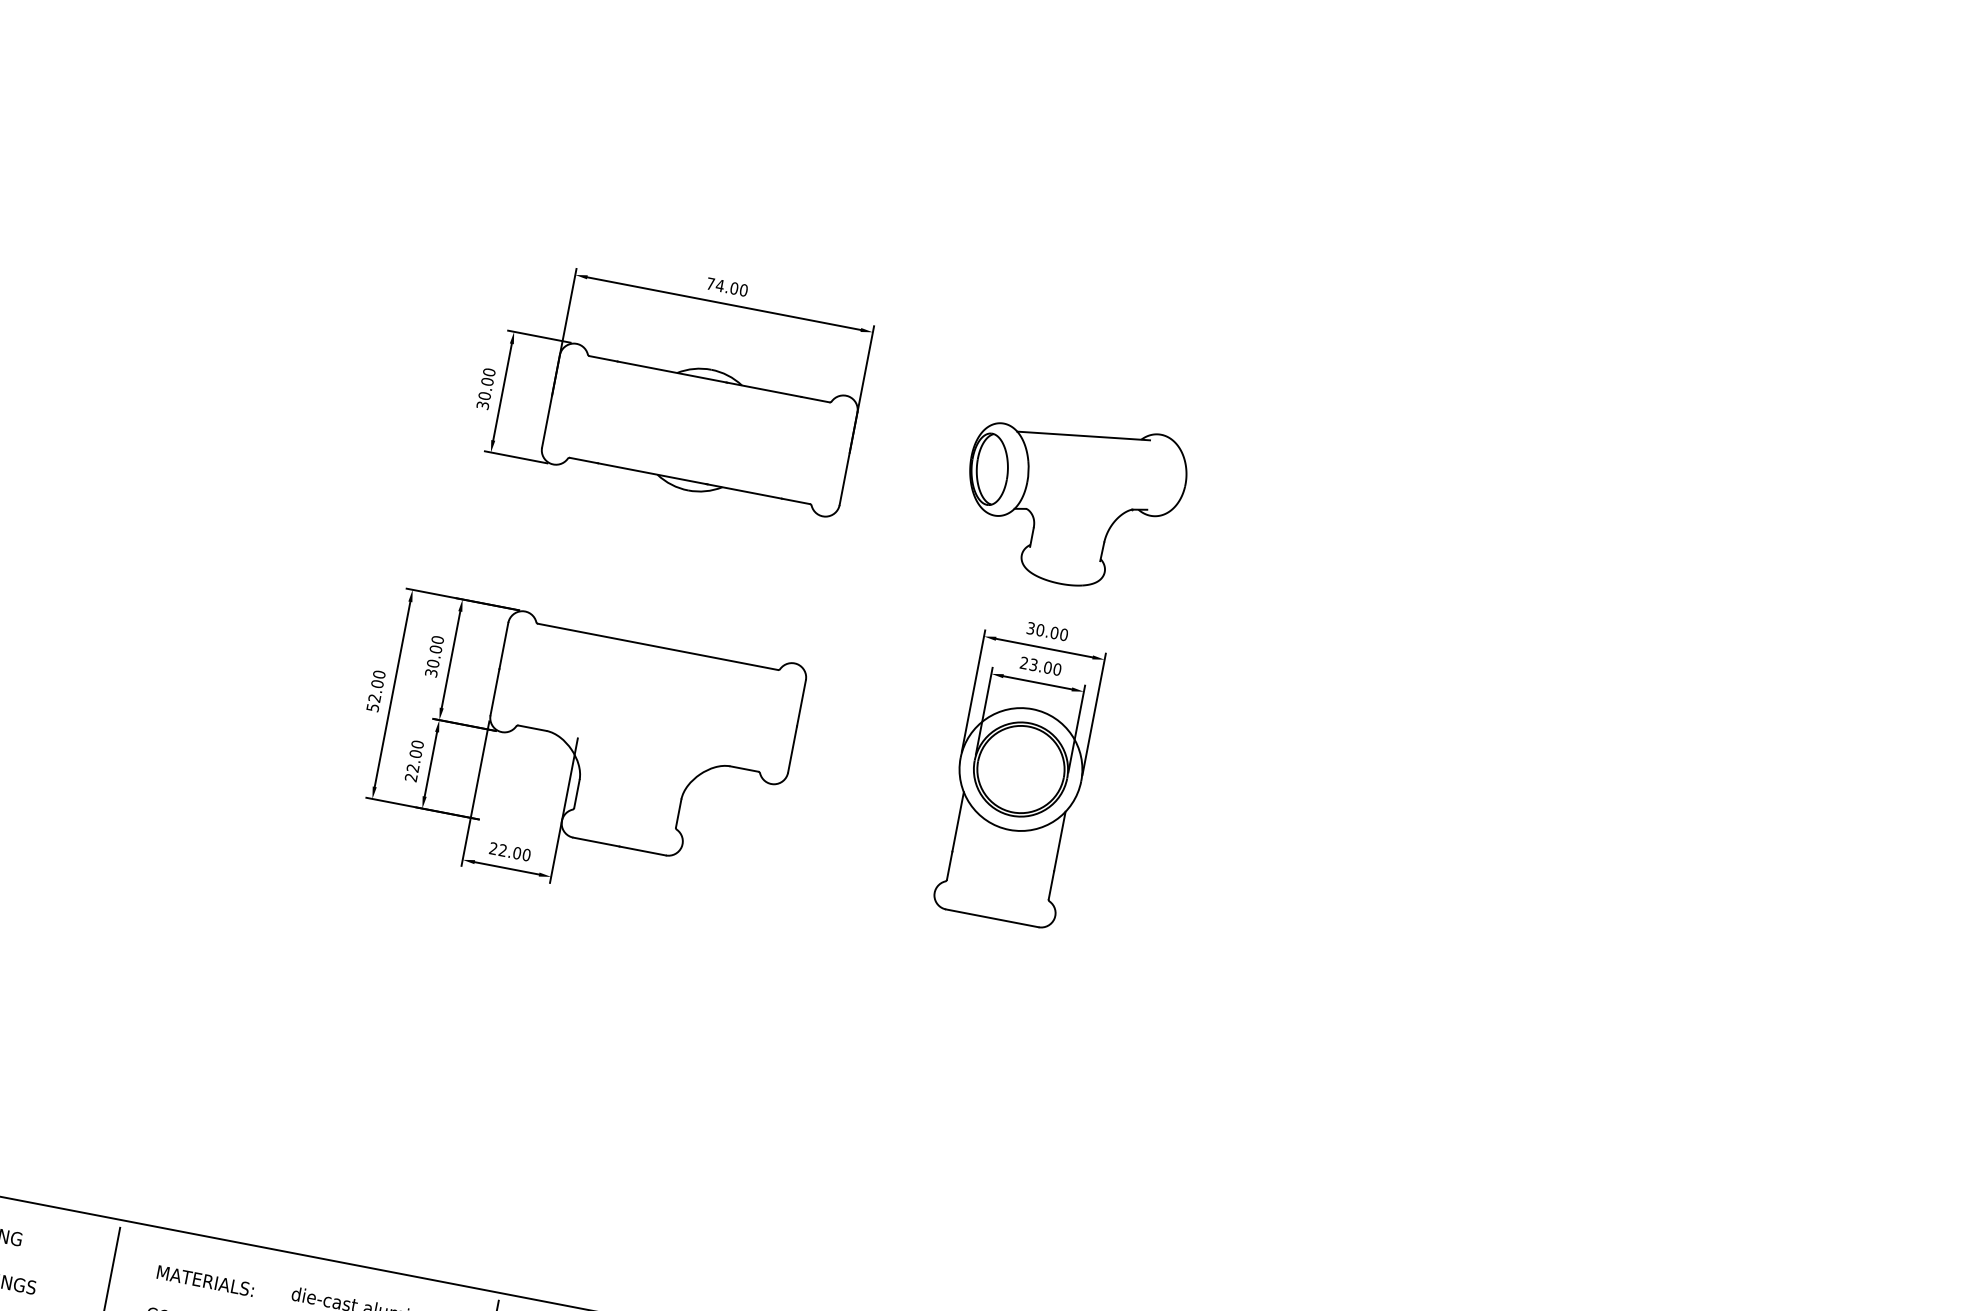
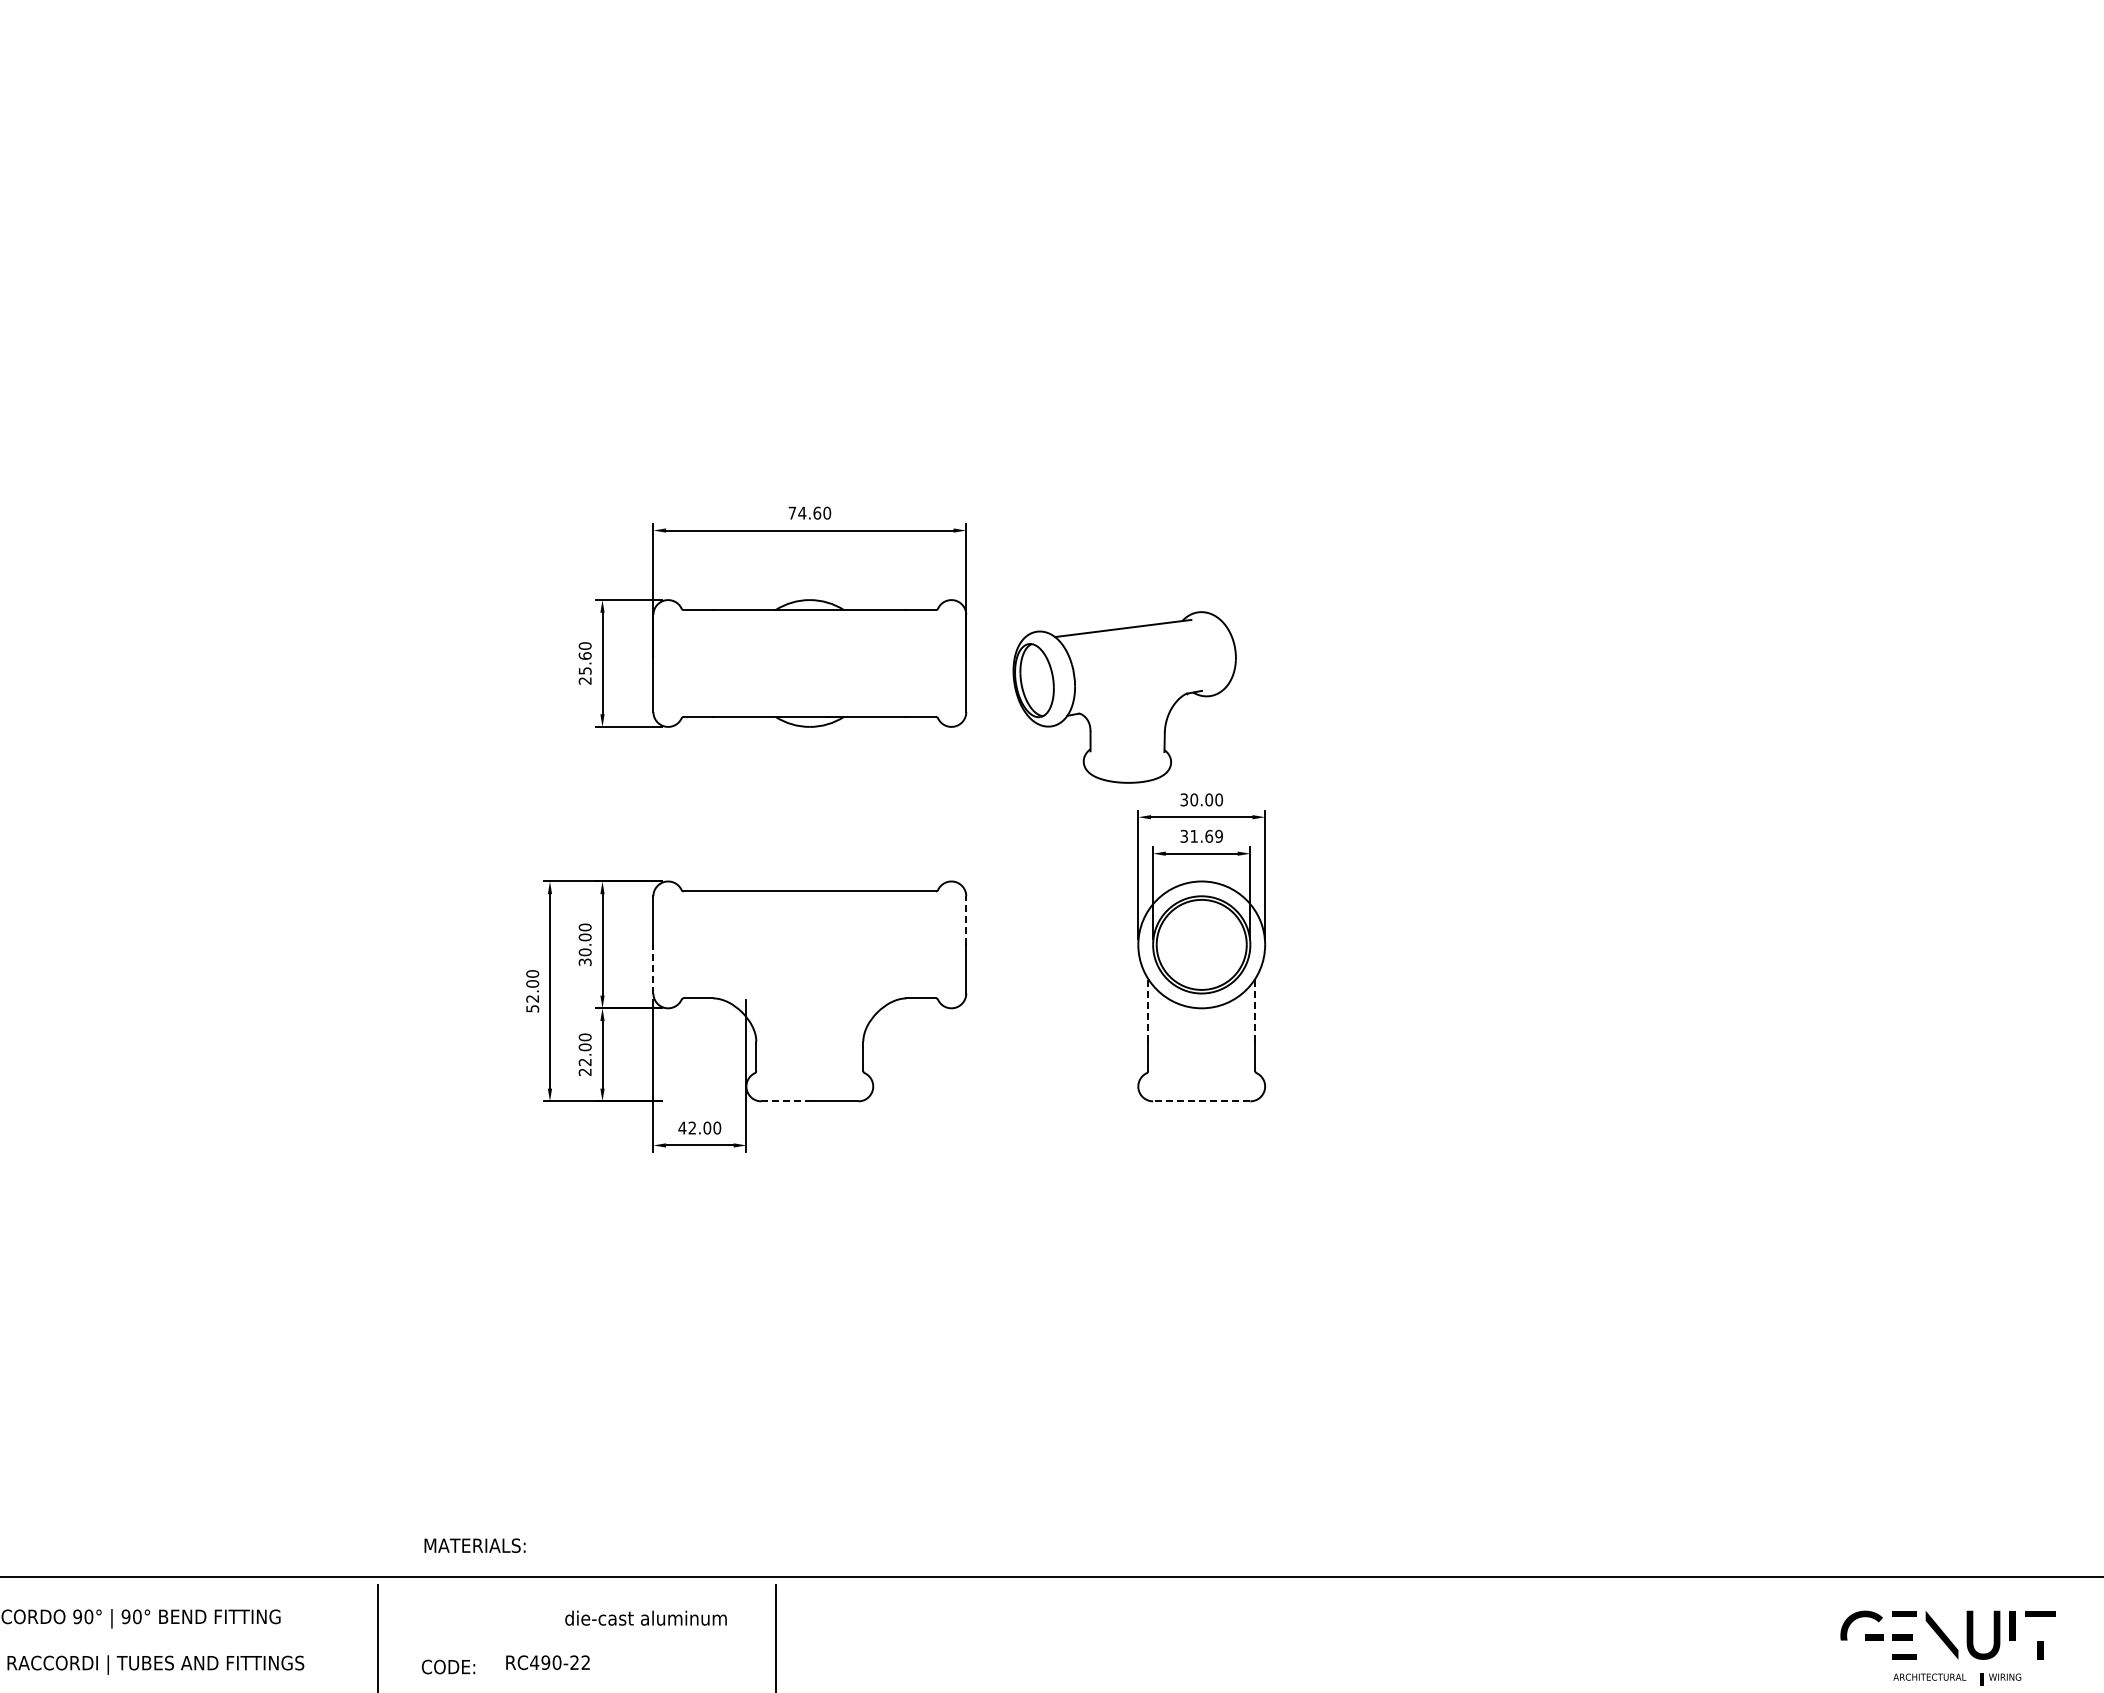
text: (734, 287) -> (817, 512), 74.00 -> 74.60
text: (484, 393) -> (584, 668), 30.00 -> 25.60
part: (1072, 501) -> (1124, 697), moved
text: (1040, 665) -> (1201, 835), 23.00 -> 31.69
line: (495, 691) -> (653, 968), solid -> dashed
line: (801, 703) -> (966, 920), solid -> dashed
line: (958, 821) -> (1148, 1009), solid -> dashed
line: (1060, 840) -> (1255, 1009), solid -> dashed
line: (597, 842) -> (786, 1101), solid -> dashed
text: (493, 848) -> (682, 1127), 22.00 -> 42.00
line: (992, 918) -> (1201, 1101), solid -> dashed
text: (205, 1280) -> (474, 1545), moved

